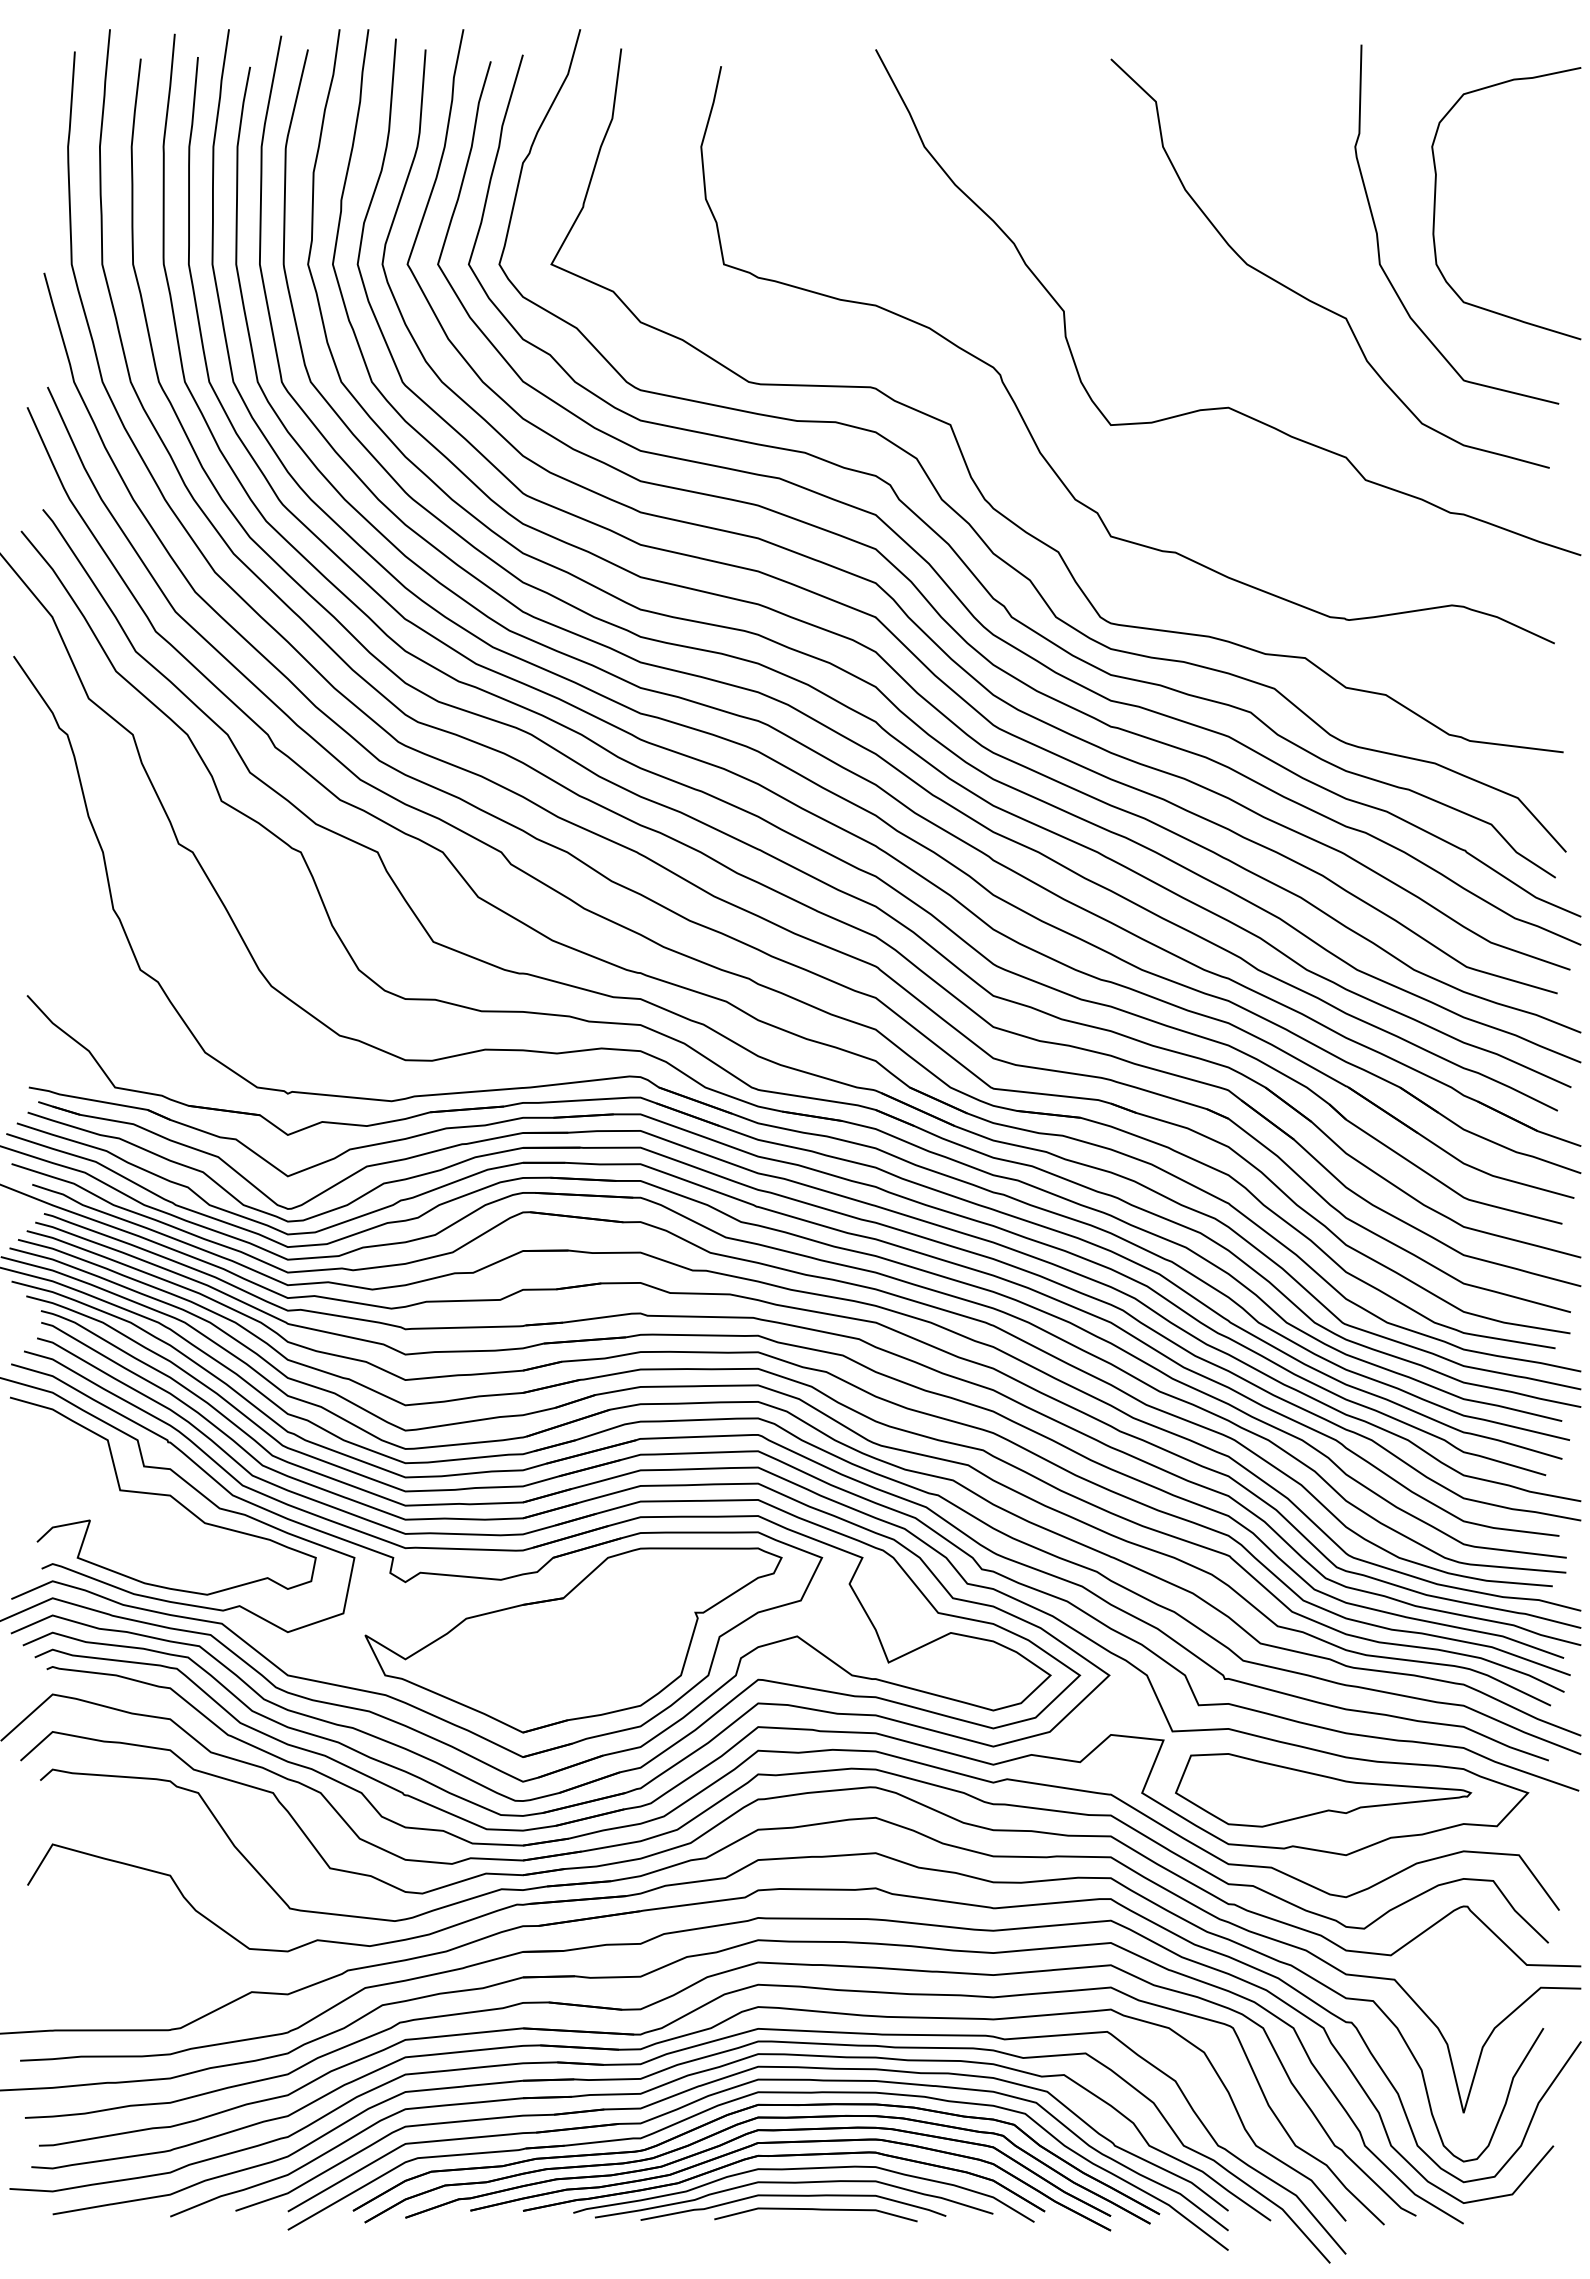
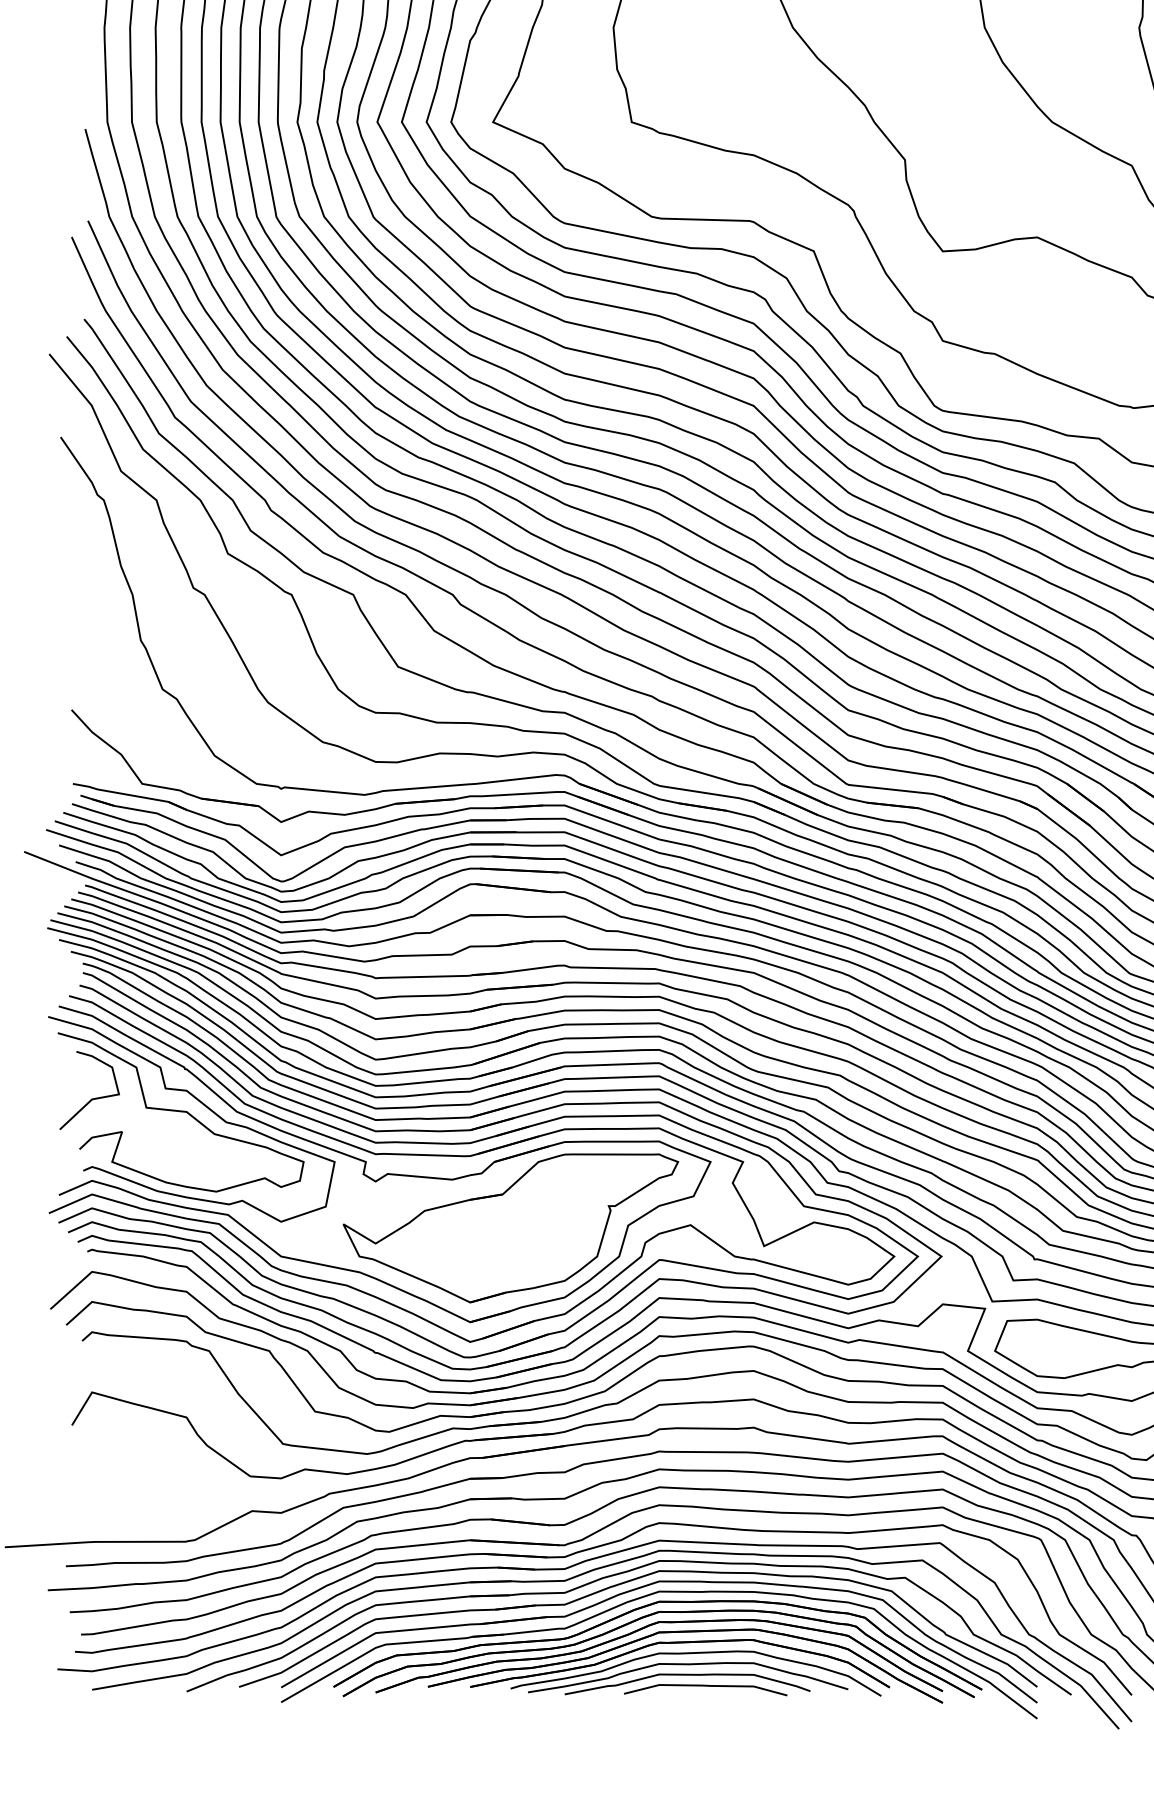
curve: (53, 1478) -> (92, 1098), added

